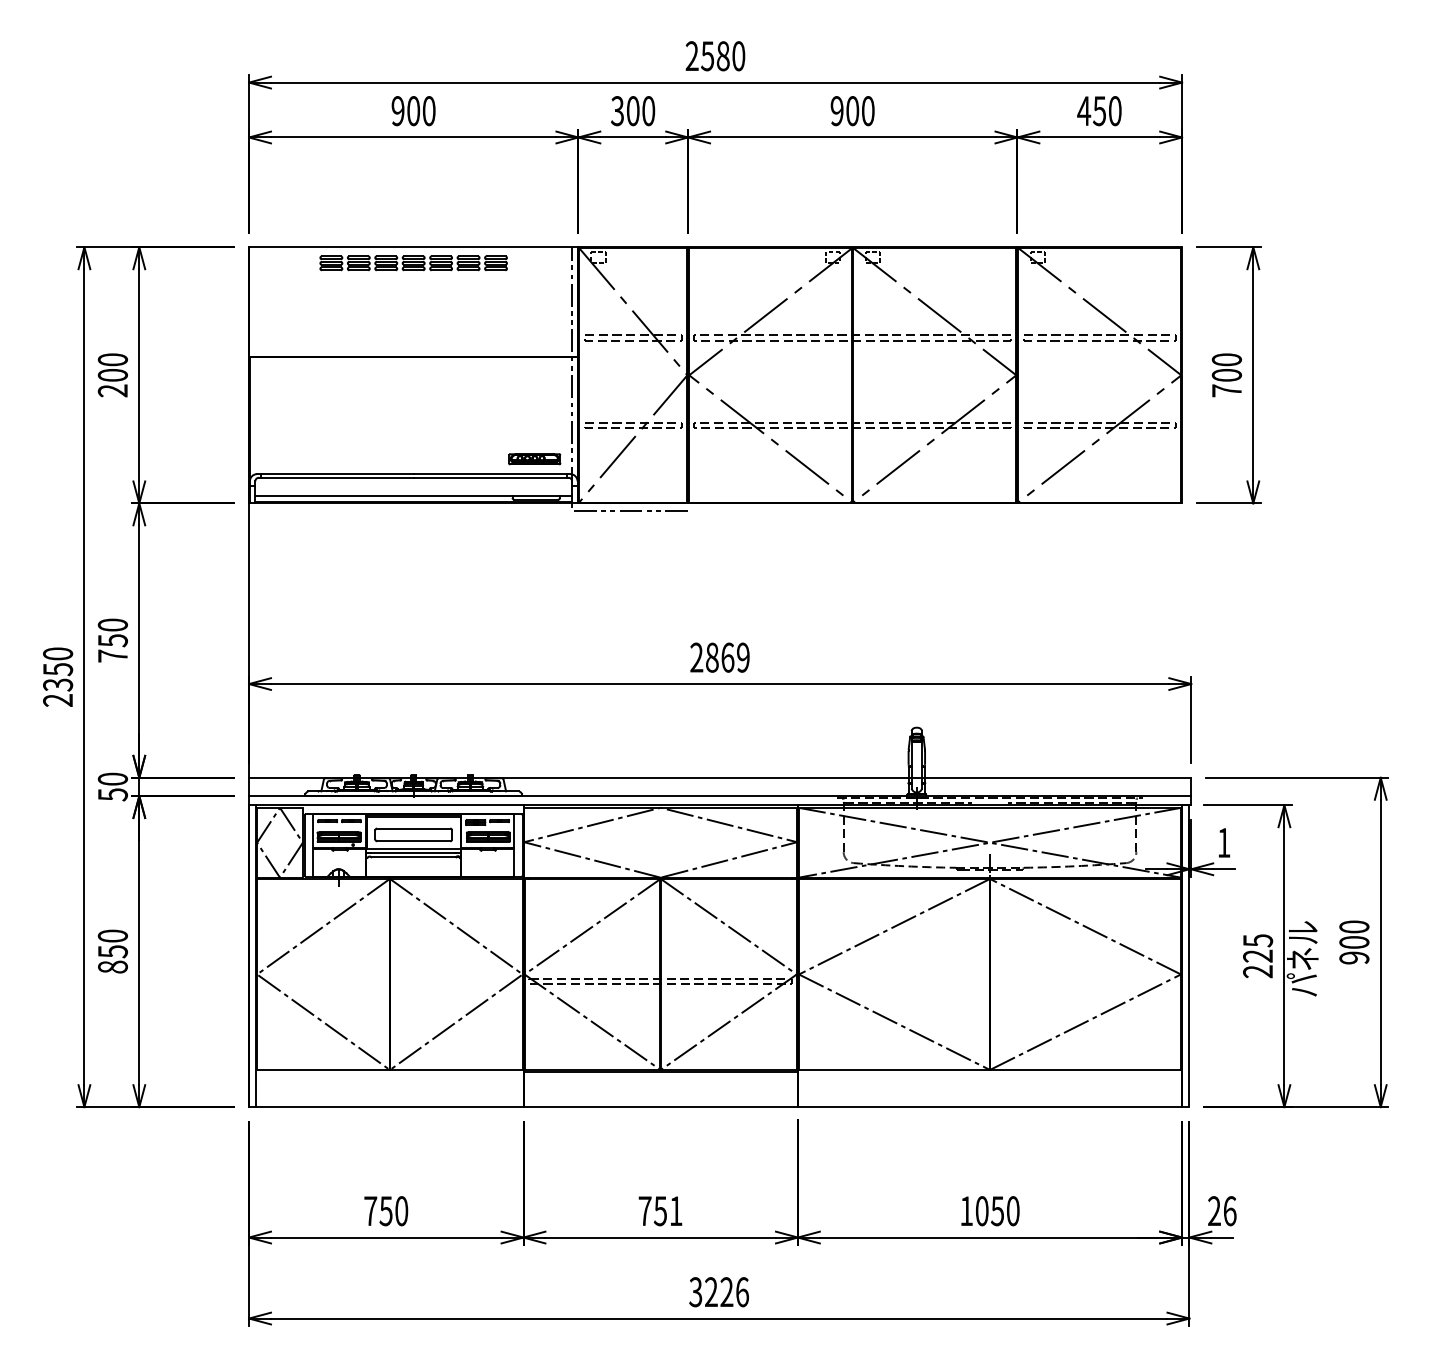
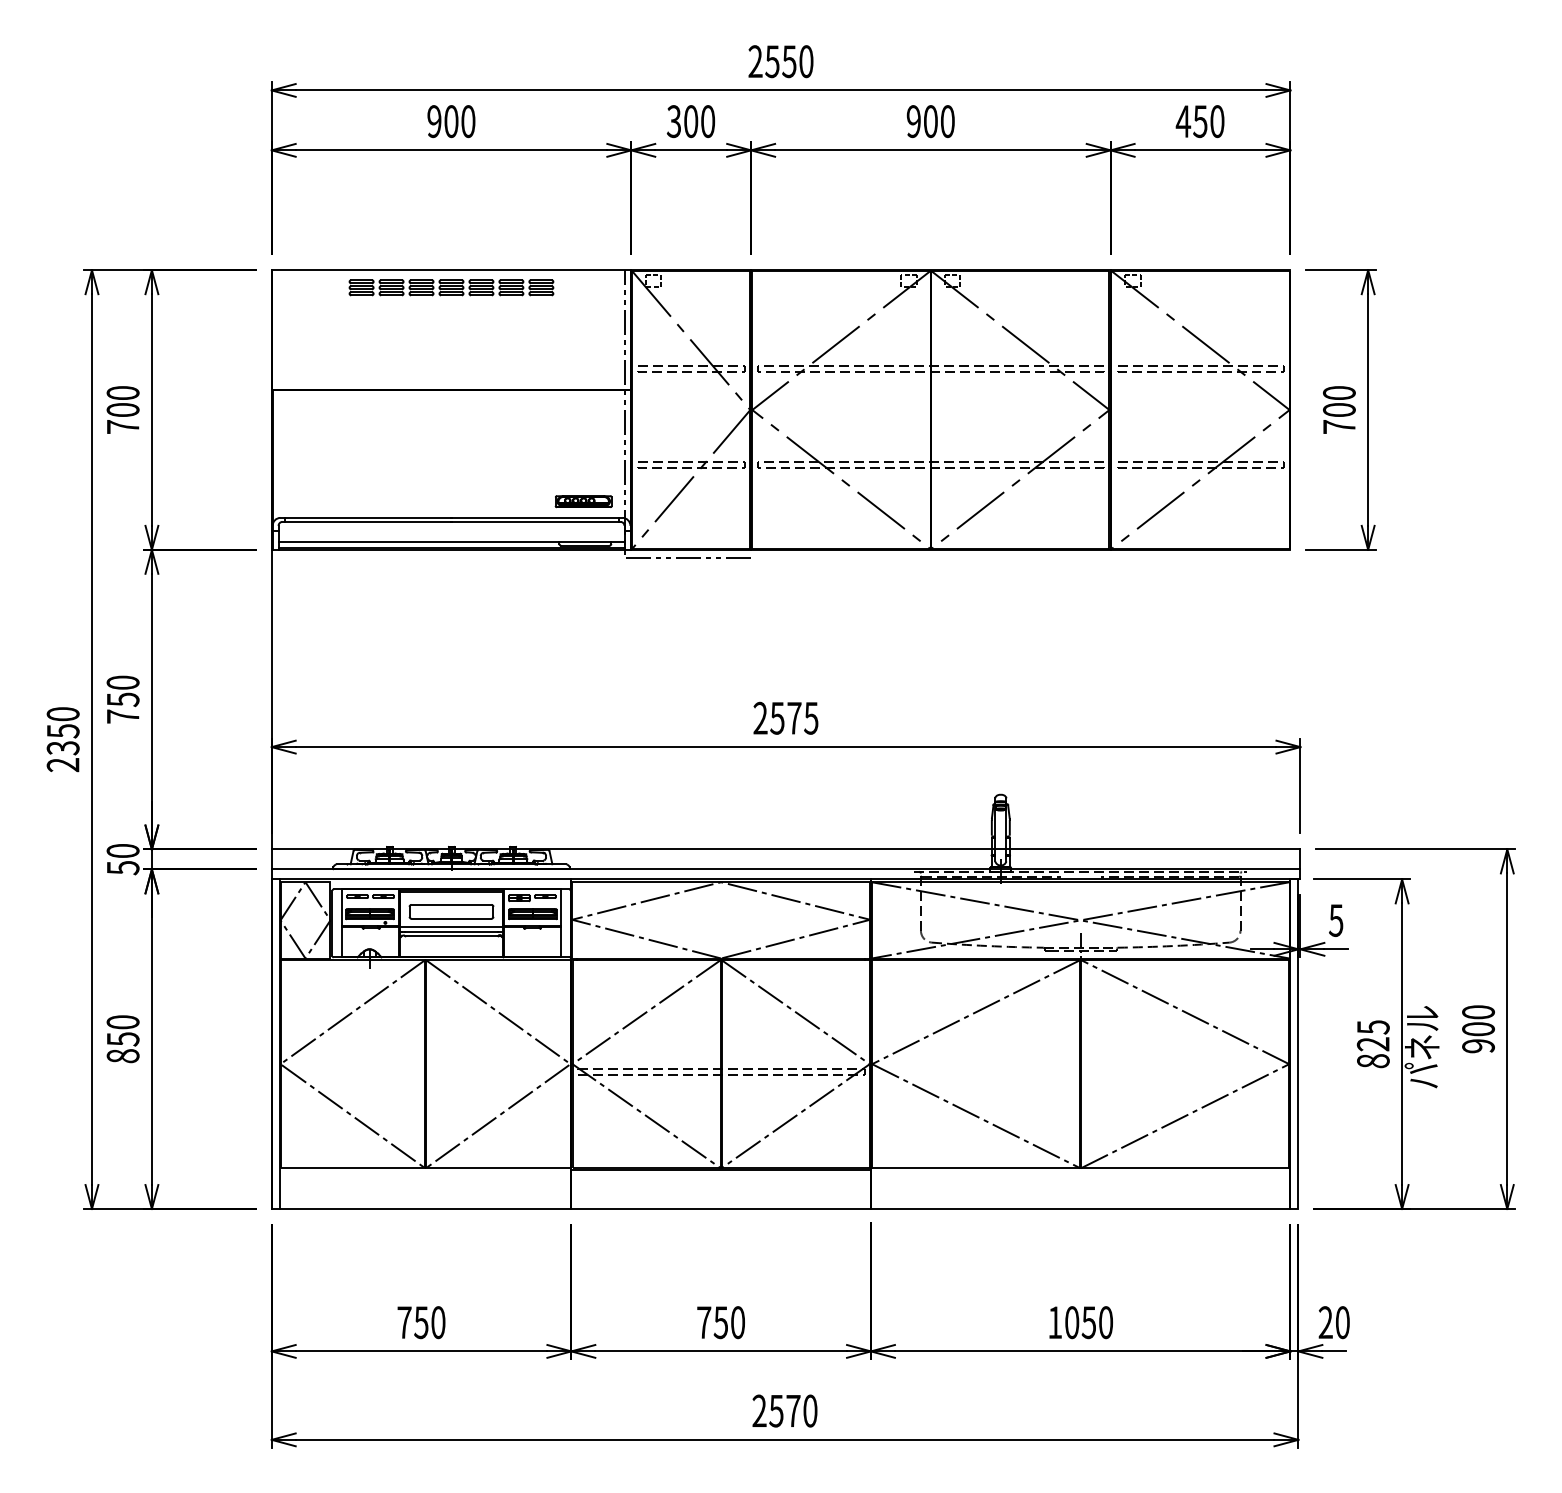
text: (722, 56) -> (788, 61), 2580 -> 2550
text: (112, 390) -> (122, 426), 200 -> 700
text: (727, 657) -> (794, 718), 2869 -> 2575
text: (1223, 842) -> (1335, 920), 1 -> 5
text: (1258, 971) -> (1373, 1060), 225 -> 825
text: (675, 1211) -> (737, 1322), 751 -> 750
text: (1229, 1211) -> (1342, 1322), 26 -> 20
text: (718, 1292) -> (784, 1411), 3226 -> 2570

